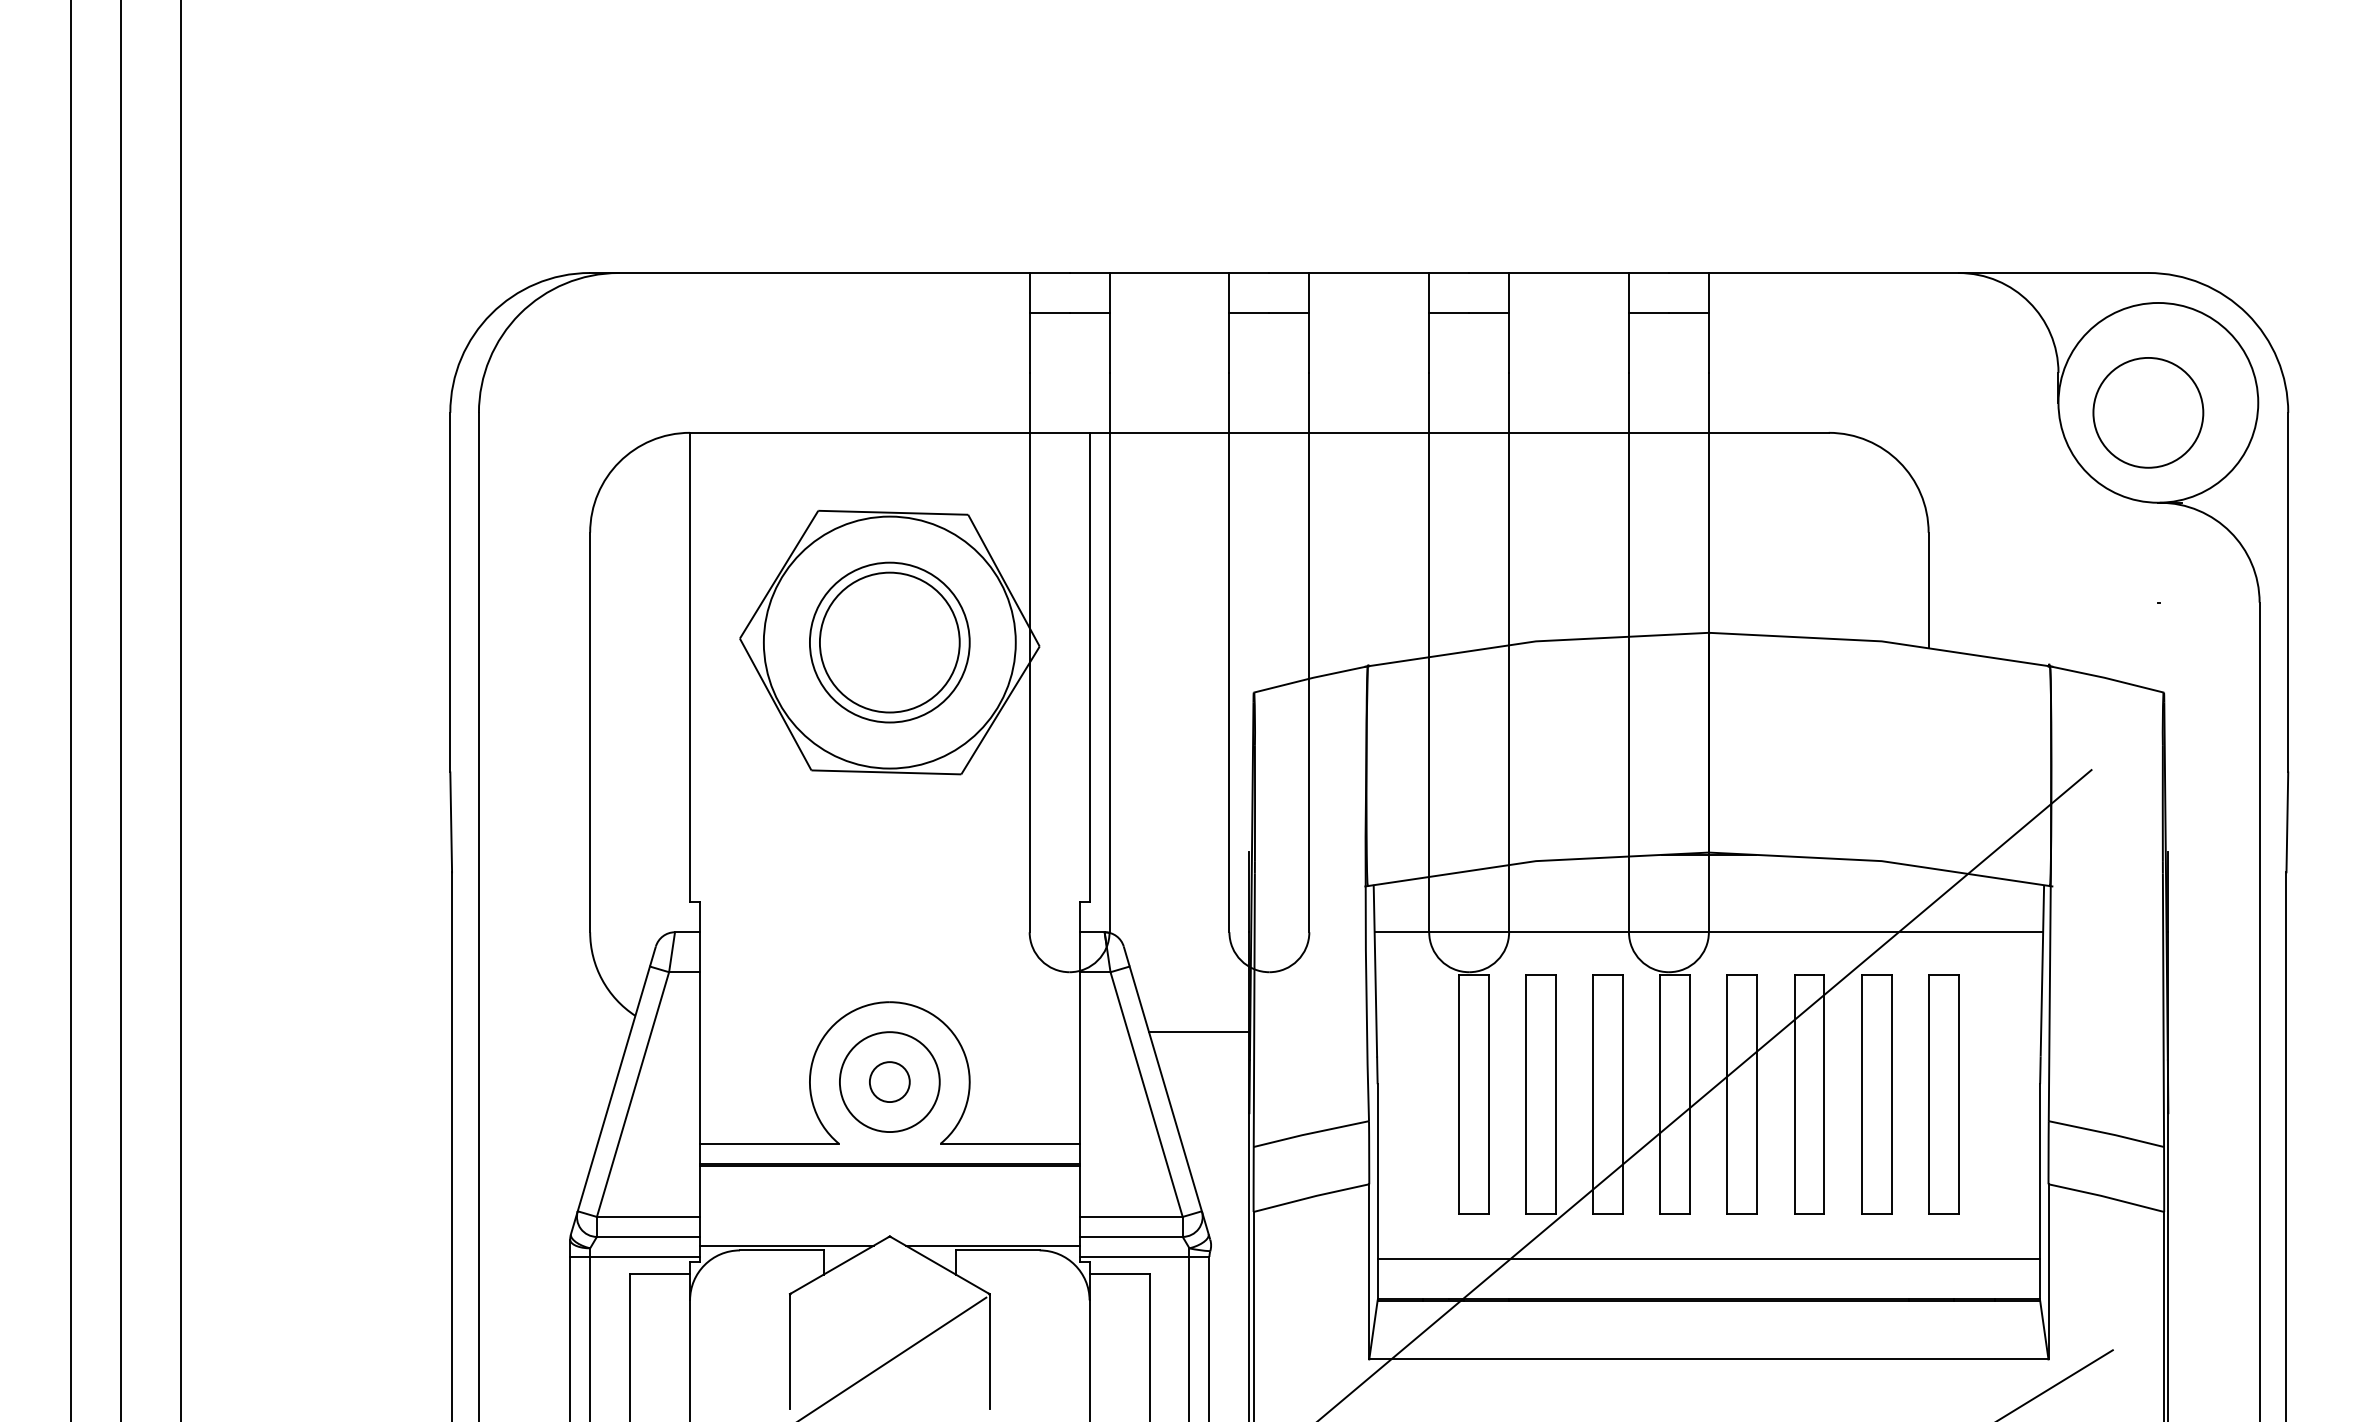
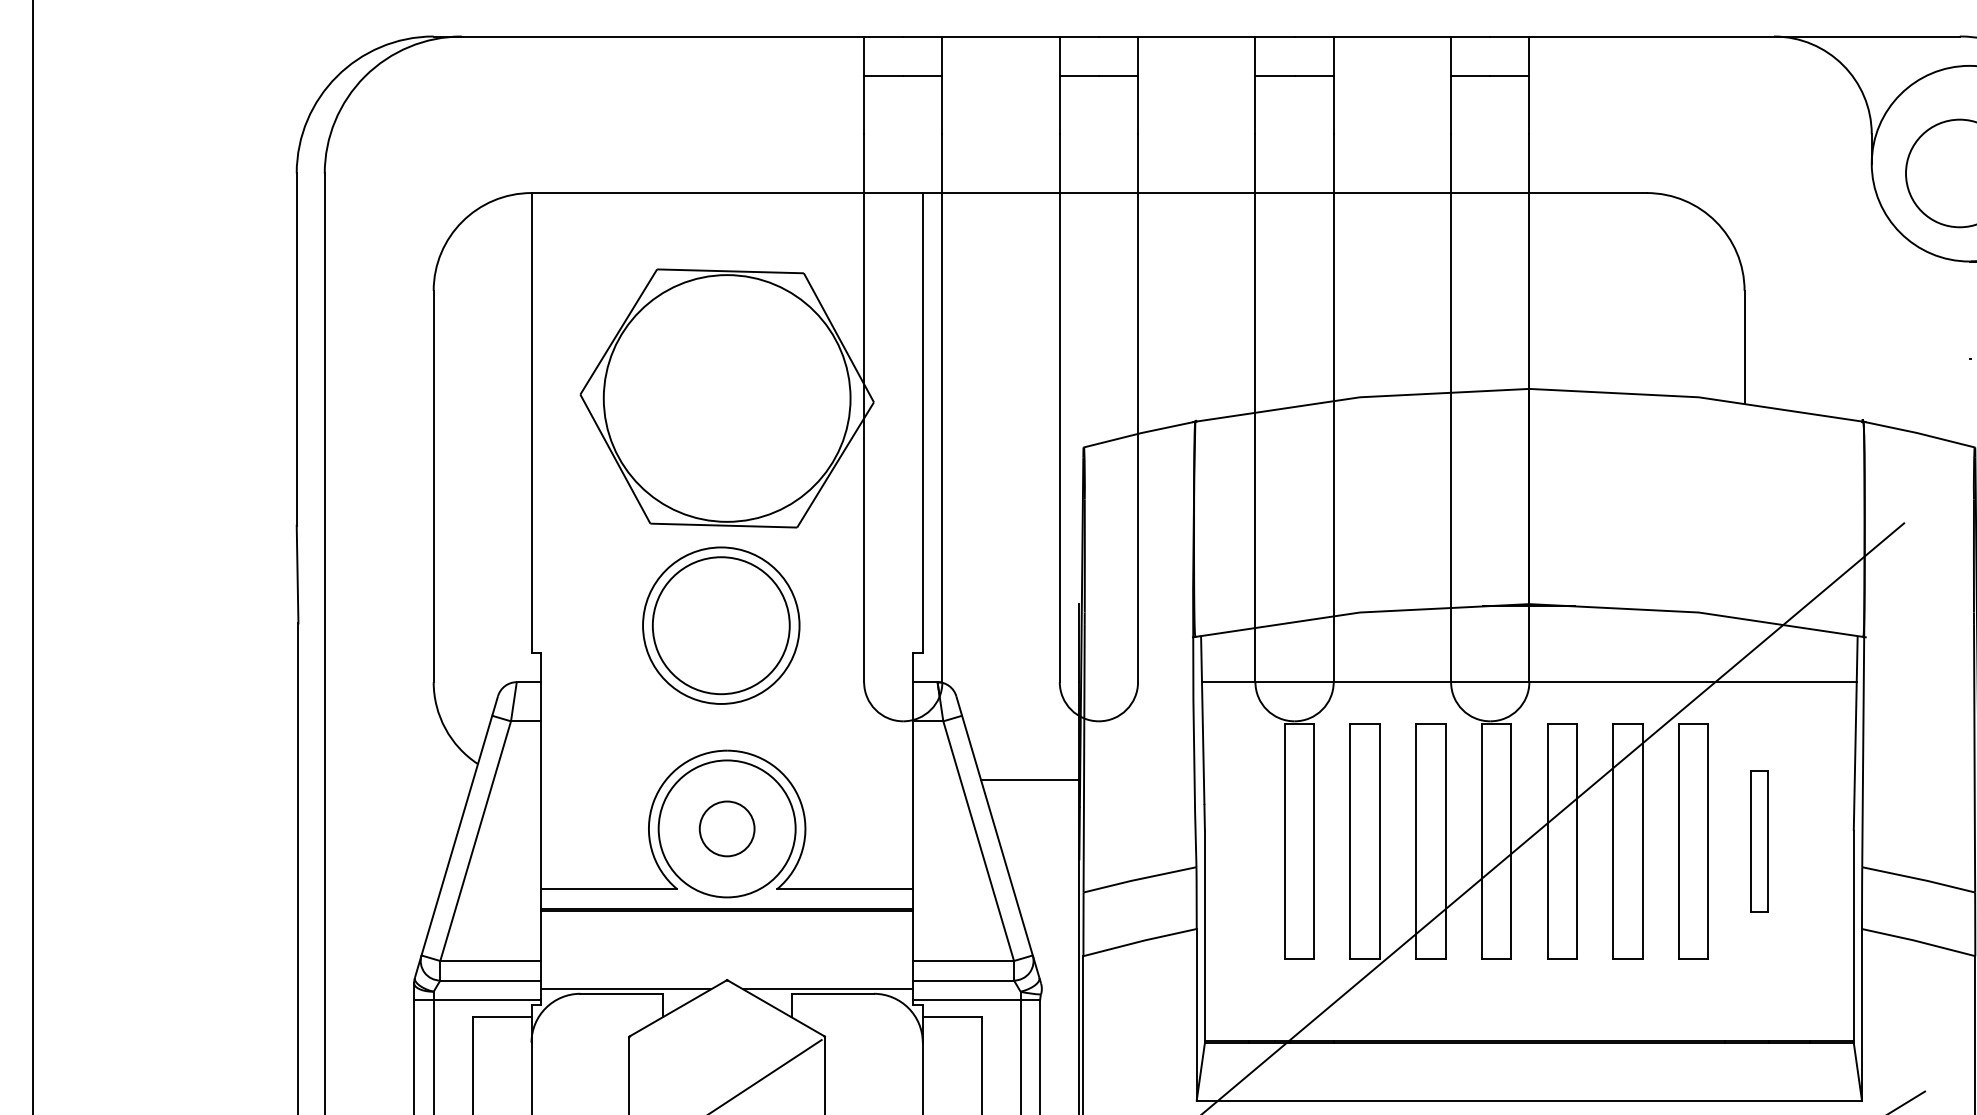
part: (889, 642) -> (720, 625), moved
circle: (889, 1082) -> (726, 829), size x1.4
circle: (889, 1082) -> (726, 829), size x1.4
part: (1943, 1094) -> (1759, 841), size x0.6
line: (1708, 1258) -> (1528, 1001), removed

